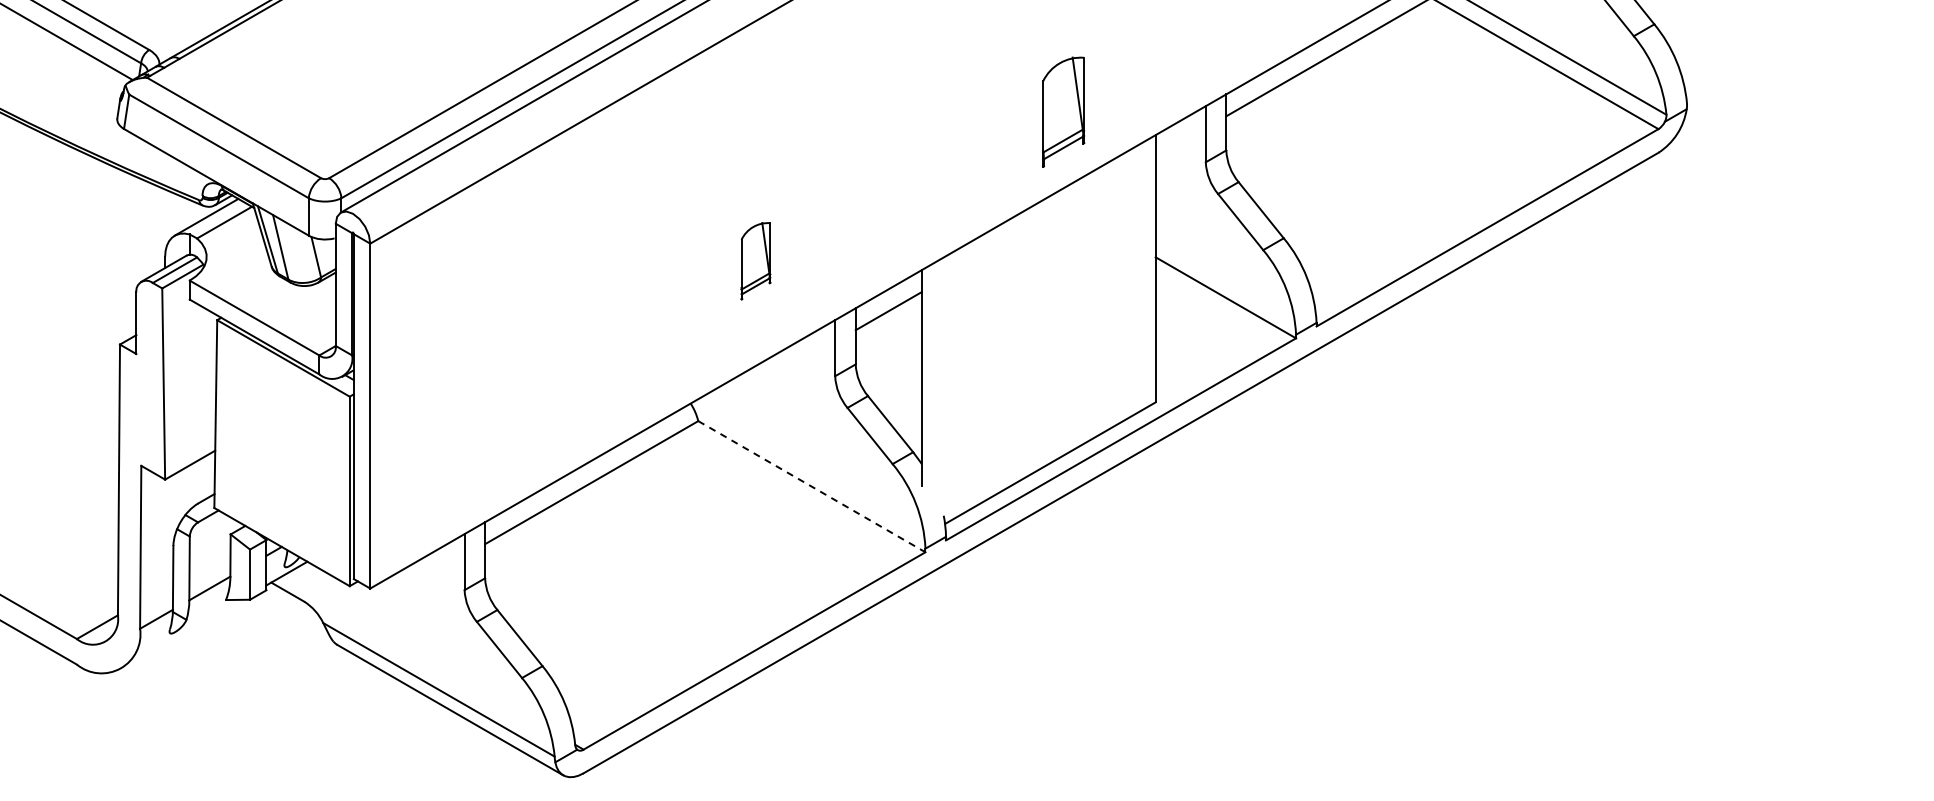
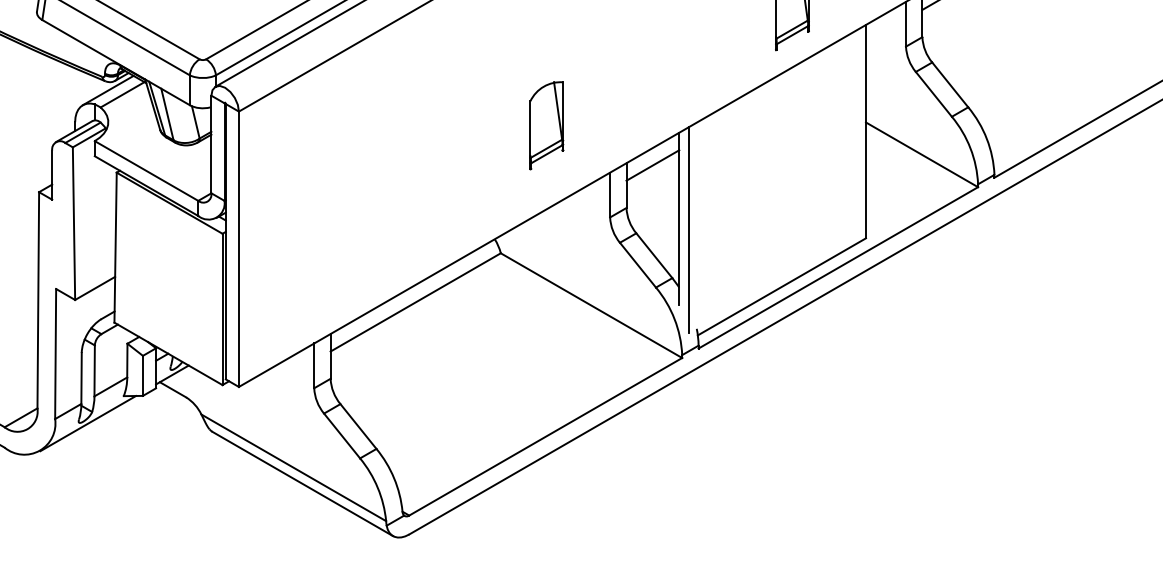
part: (755, 260) -> (546, 125), size x1.43
line: (934, 392) -> (689, 230), added
line: (812, 486) -> (592, 305), dashed -> solid
line: (181, 634) -> (88, 423), added

